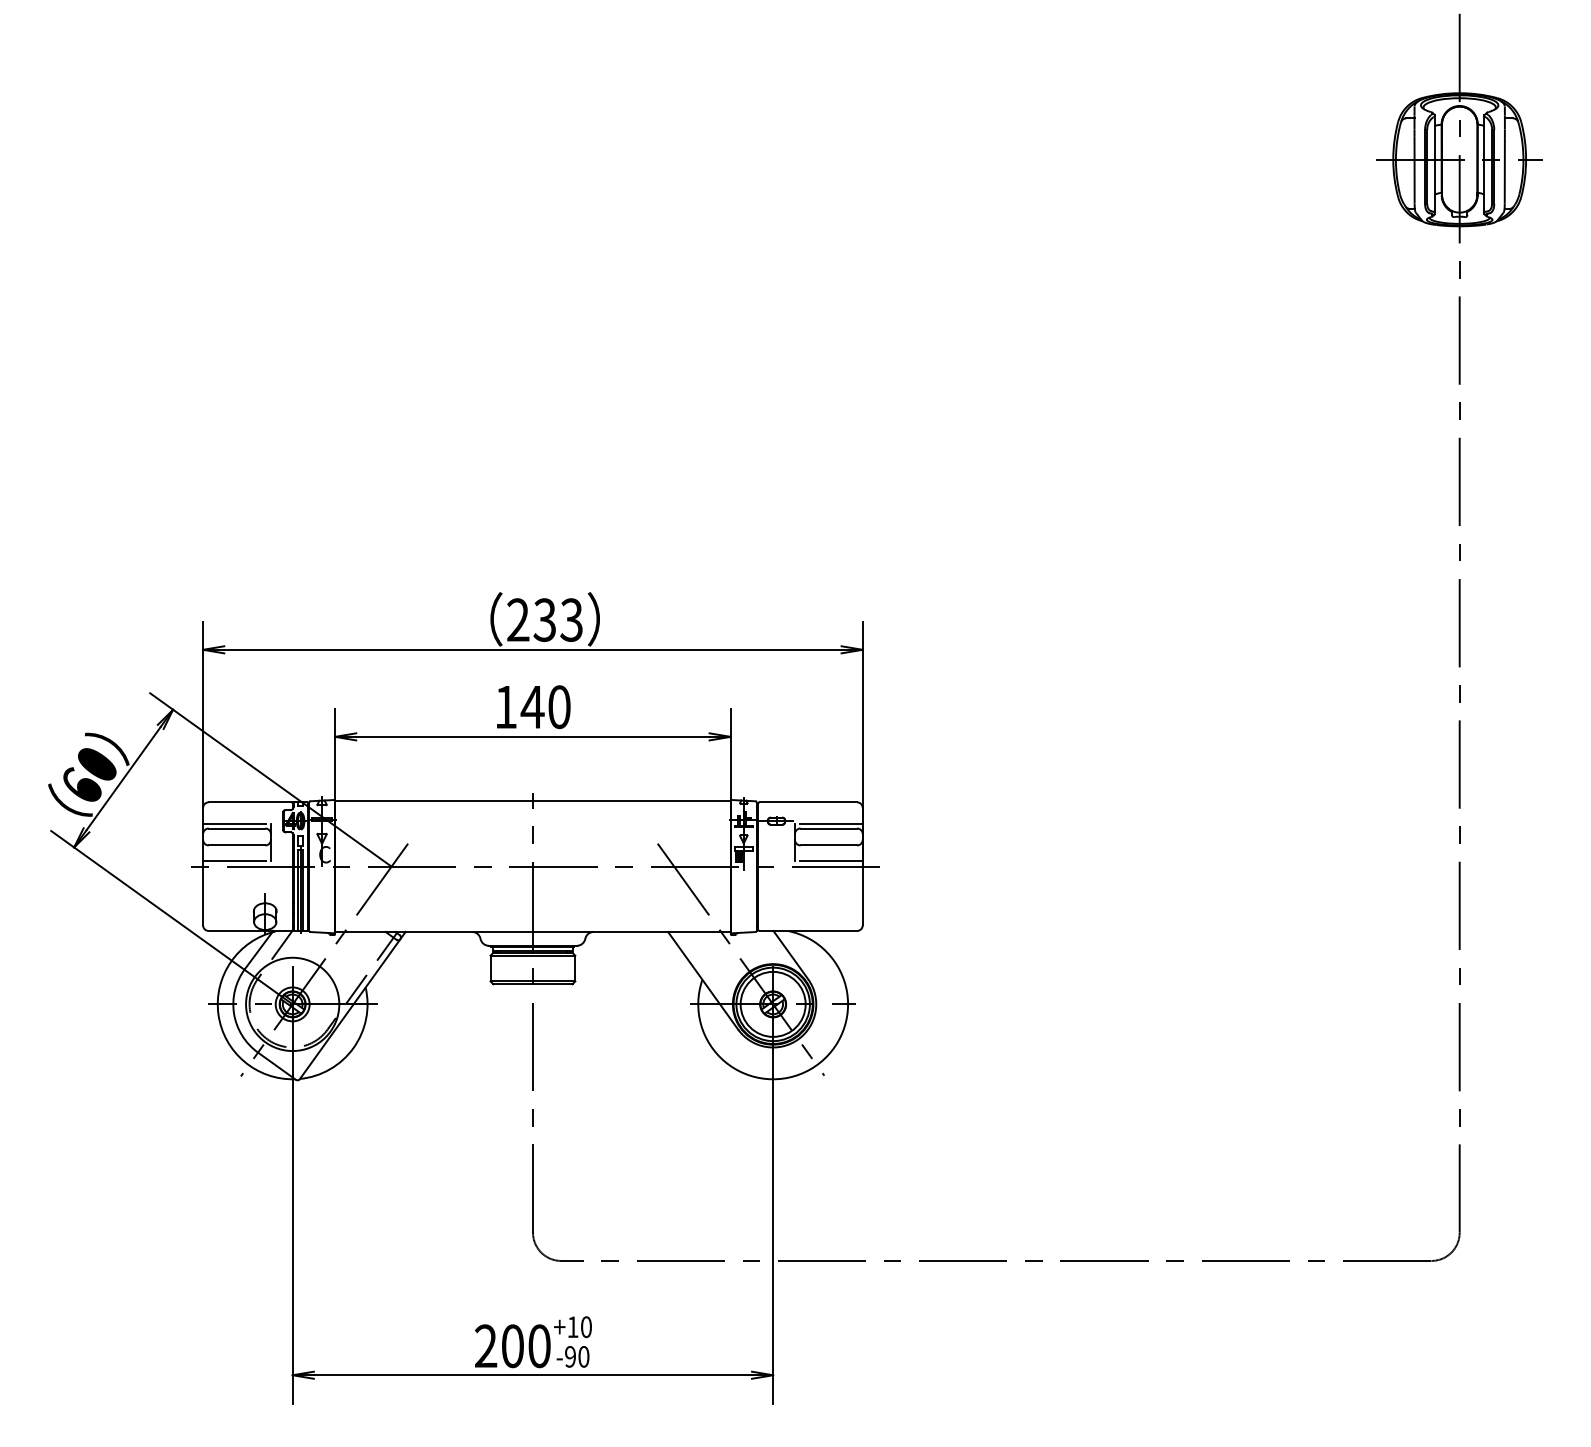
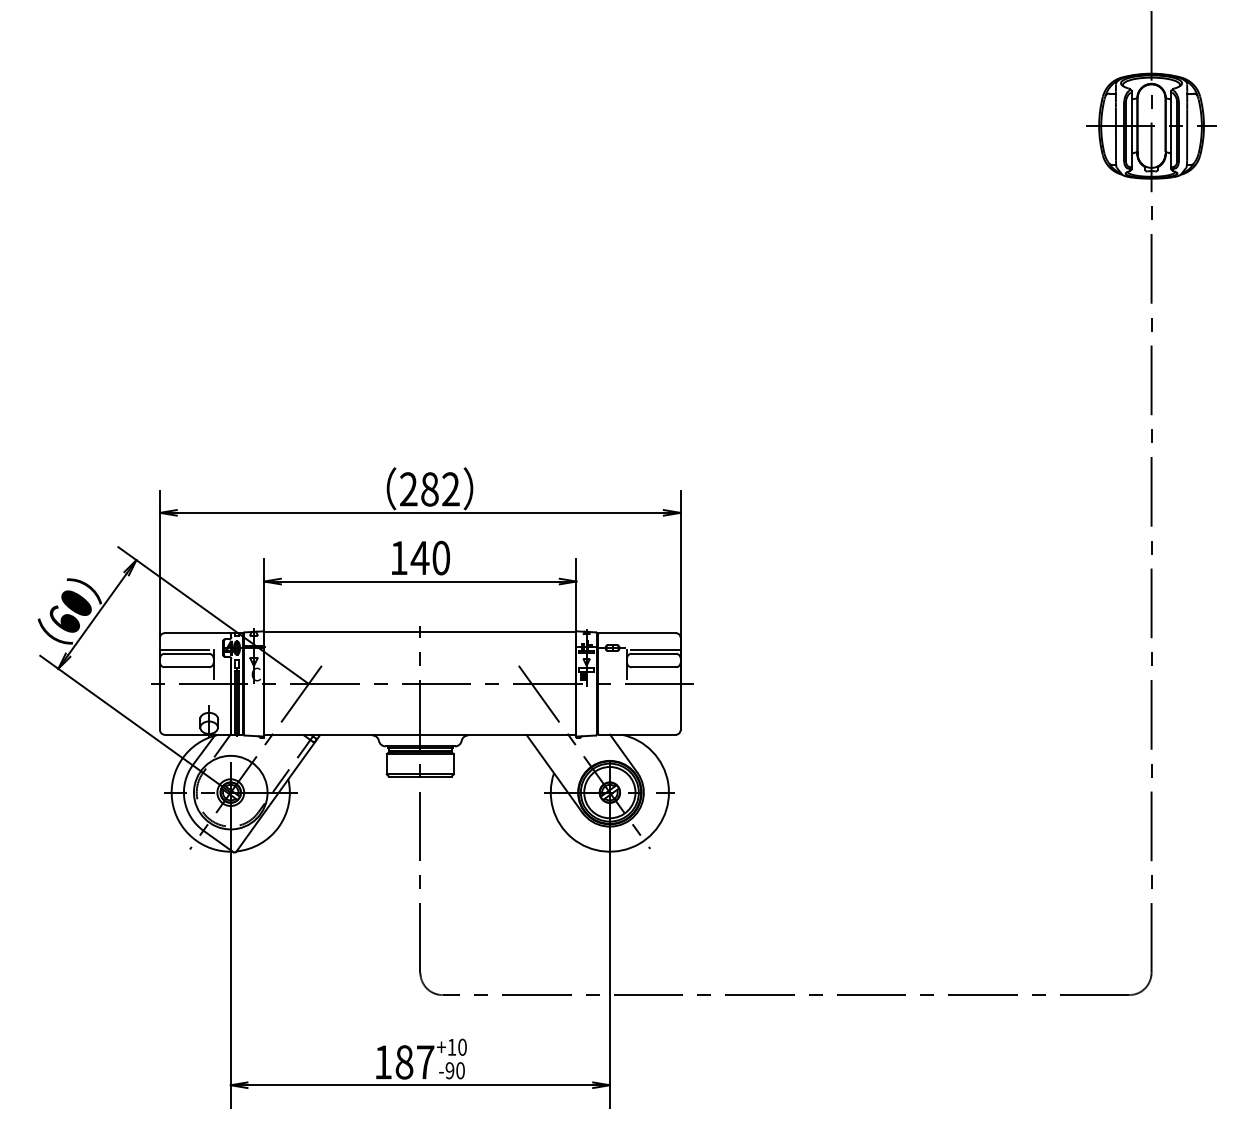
text: (557, 620) -> (439, 489), 233 -> 282
line: (234, 861) -> (184, 679), removed
line: (830, 861) -> (655, 679), removed
text: (512, 1346) -> (404, 1062), 200 -> 187

